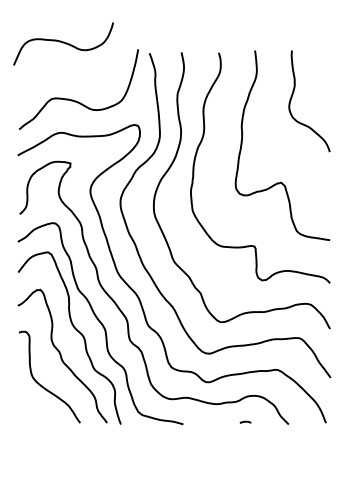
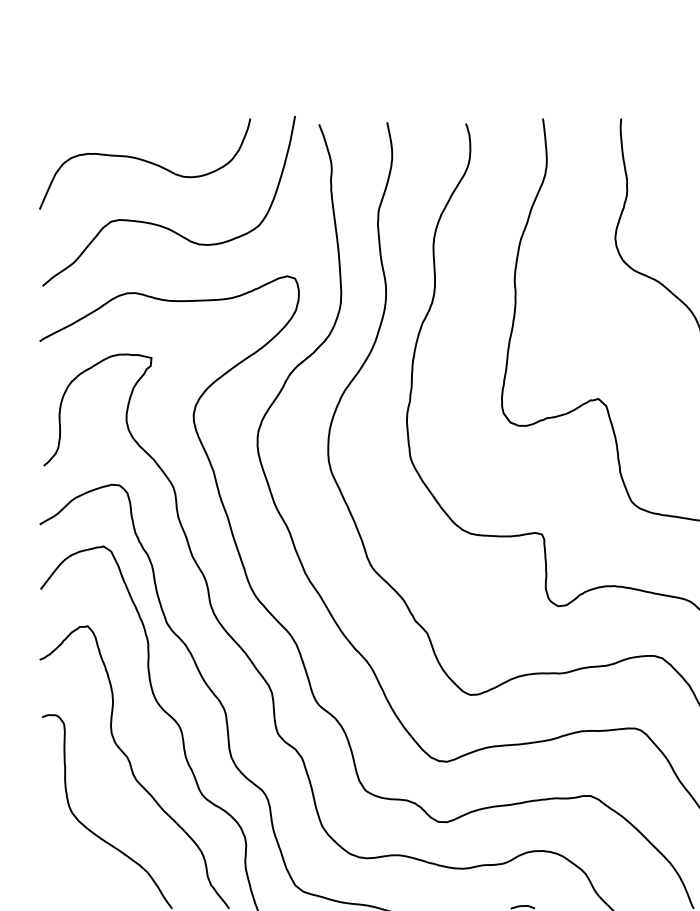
curve: (63, 43) -> (145, 162), moved

